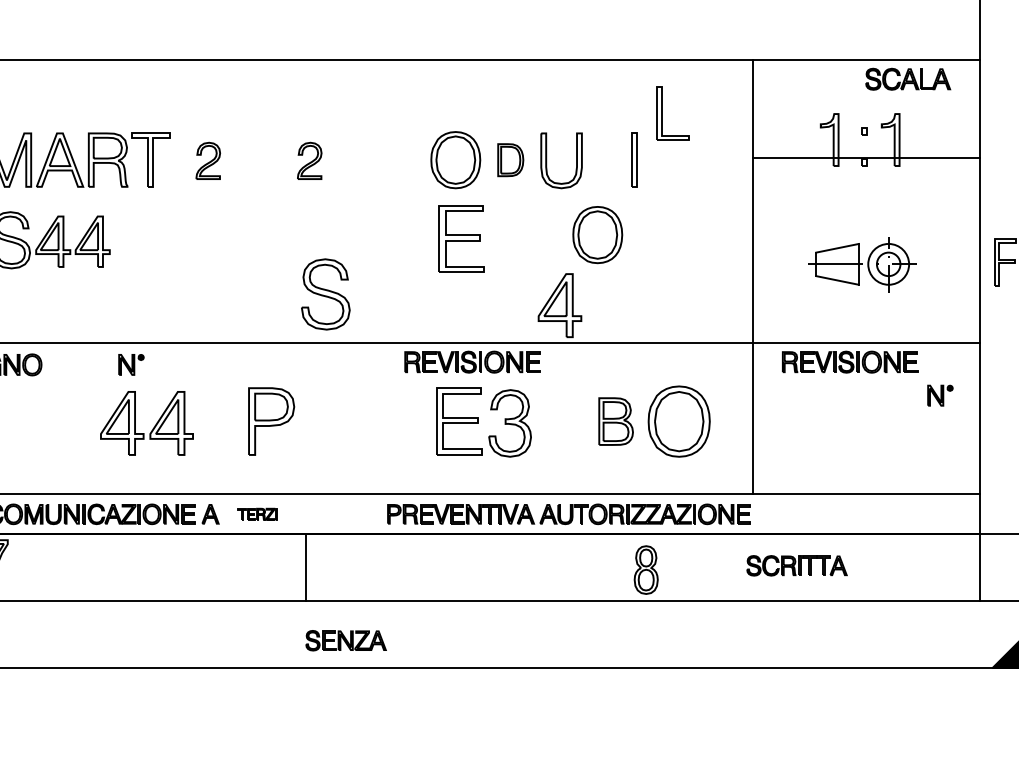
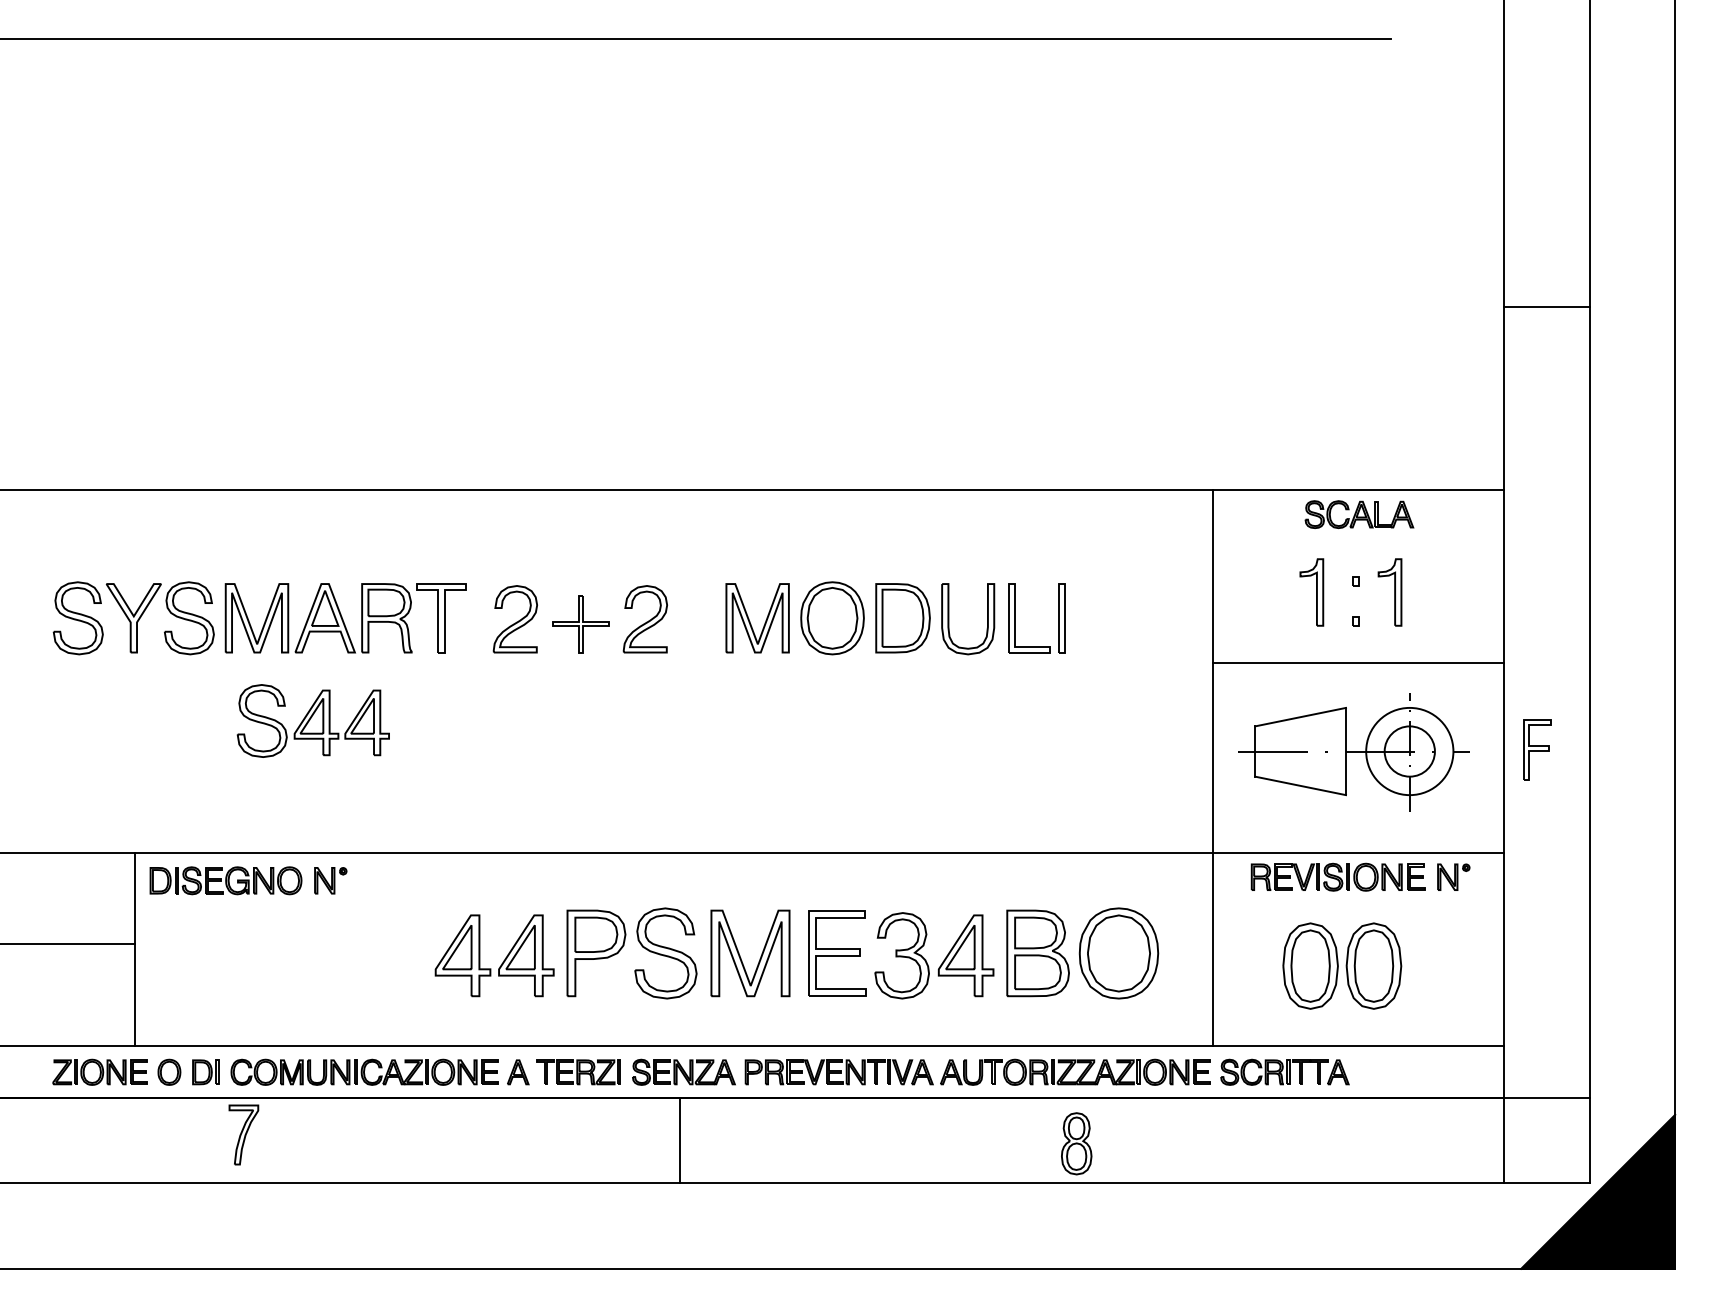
part: (908, 79) -> (1359, 514), moved
part: (661, 113) -> (1015, 618), moved
line: (866, 157) -> (1358, 663), moved
part: (510, 160) -> (902, 618), size x1.67
part: (207, 161) -> (514, 619), size x1.43
part: (309, 161) -> (644, 619), size x1.43
part: (391, 162) -> (750, 621), added
part: (259, 164) -> (580, 624), added
part: (597, 235) -> (1014, 714), removed
part: (461, 239) -> (840, 719), removed
part: (862, 264) -> (1353, 752), size x1.67
part: (325, 294) -> (665, 953), moved
part: (559, 305) -> (965, 955), moved
part: (472, 361) -> (853, 876), removed
part: (131, 364) -> (330, 880), moved
part: (940, 395) -> (1453, 876), moved
part: (615, 421) -> (1037, 953), size x1.43
part: (383, 423) -> (740, 955), added
part: (153, 427) -> (503, 960), moved
part: (853, 430) -> (1342, 965), added
part: (257, 514) -> (578, 1072), size x1.67
part: (796, 565) -> (1284, 1071), moved
line: (305, 567) -> (680, 1140), moved
part: (345, 640) -> (683, 1071), moved

